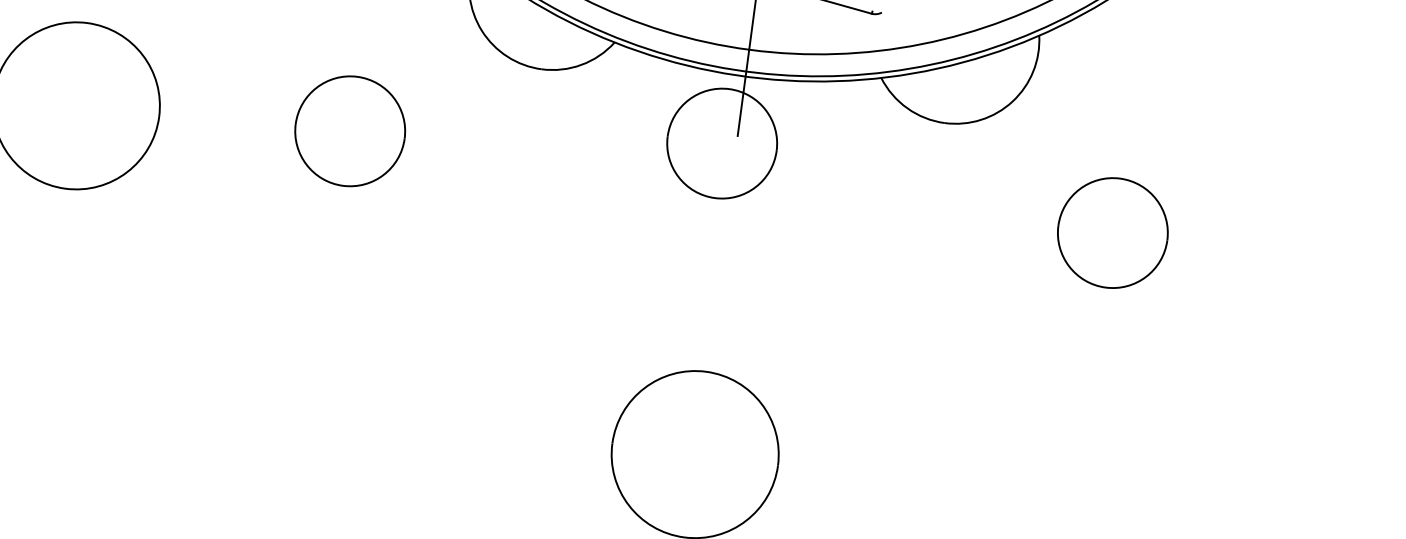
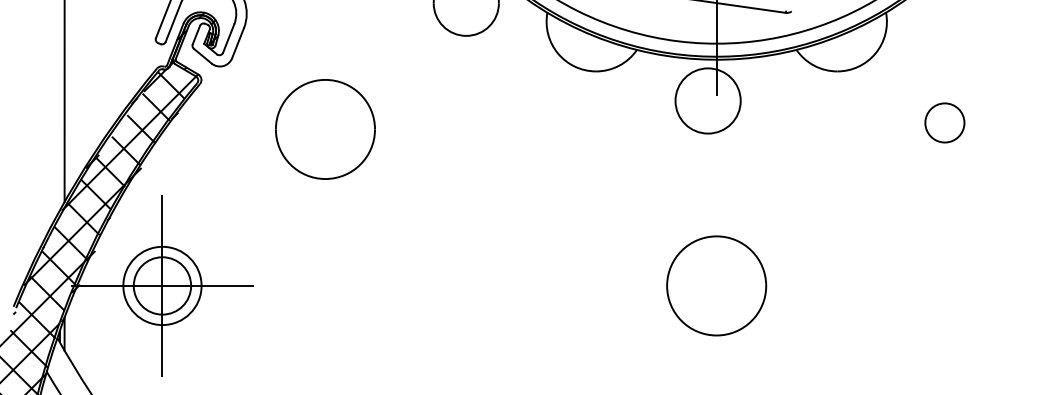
part: (350, 130) -> (488, 122), removed
part: (1112, 232) -> (944, 122), size x0.6

